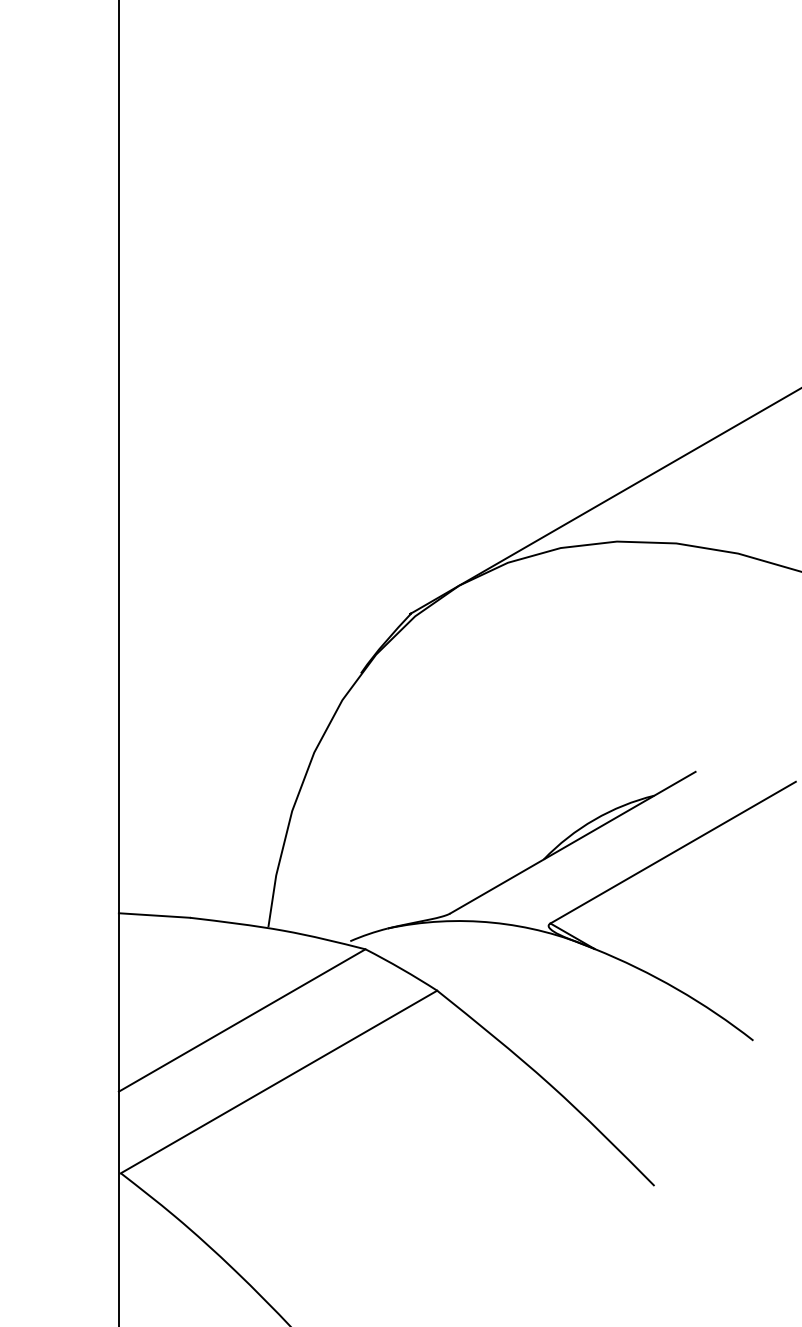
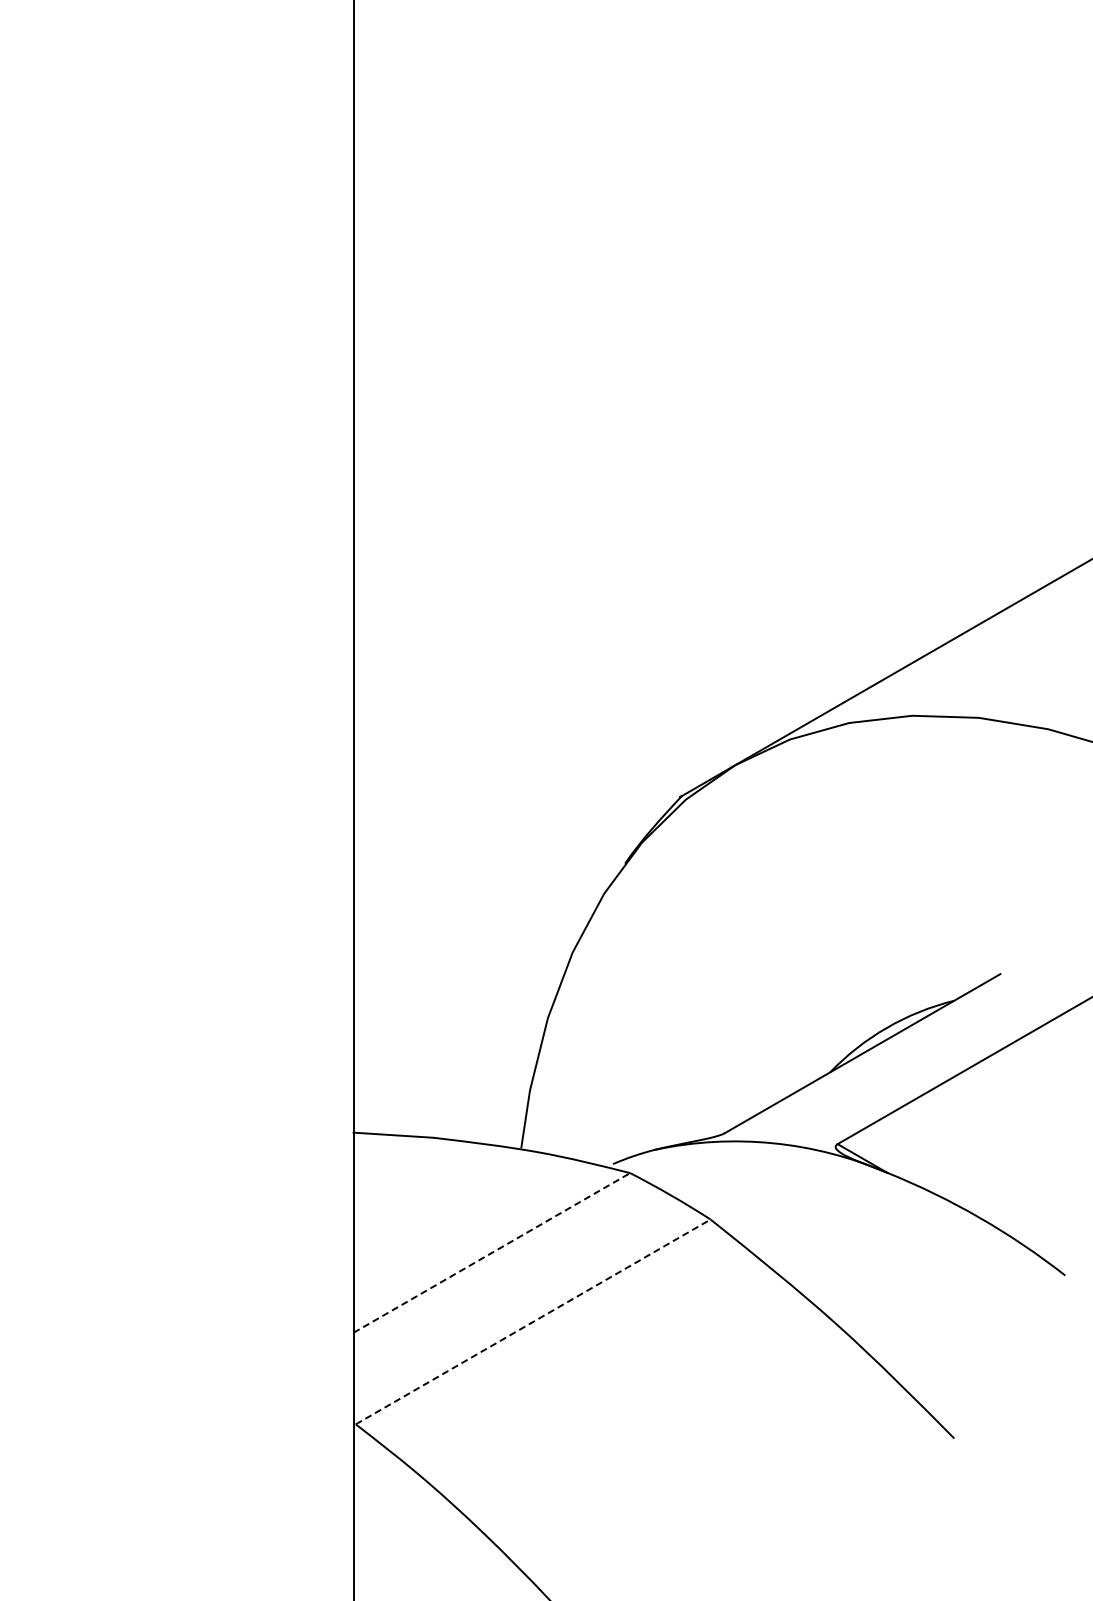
line: (241, 1020) -> (491, 1252), solid -> dashed
line: (279, 1081) -> (533, 1321), solid -> dashed

